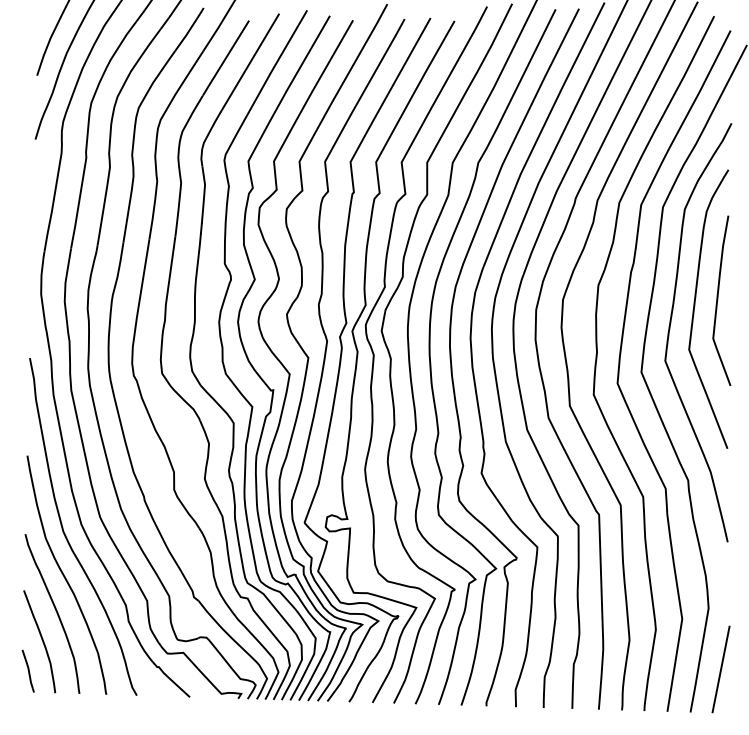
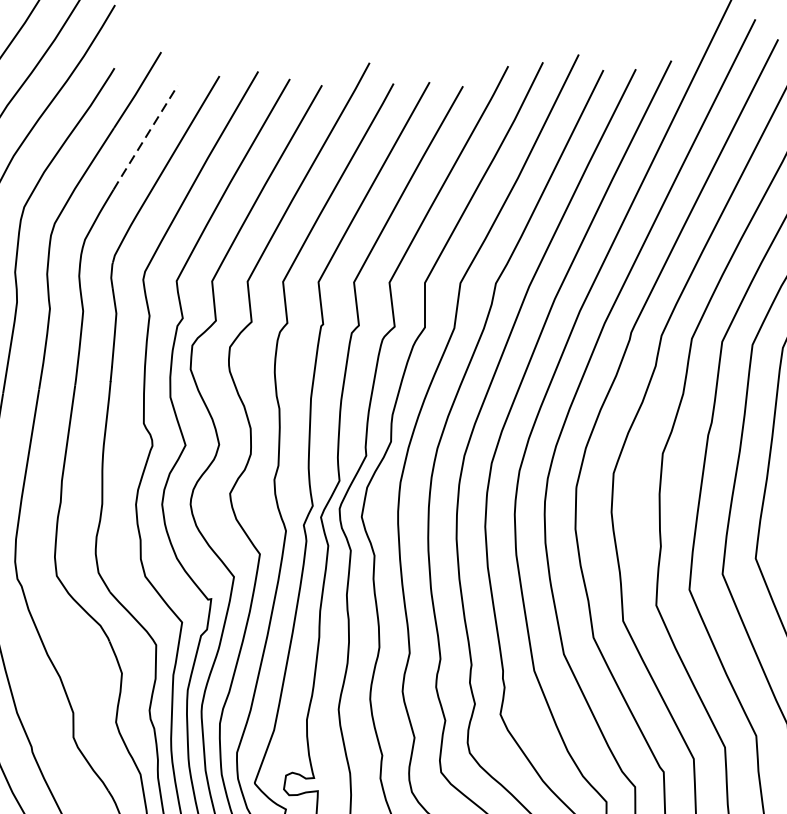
line: (225, 58) -> (144, 138), solid -> dashed

